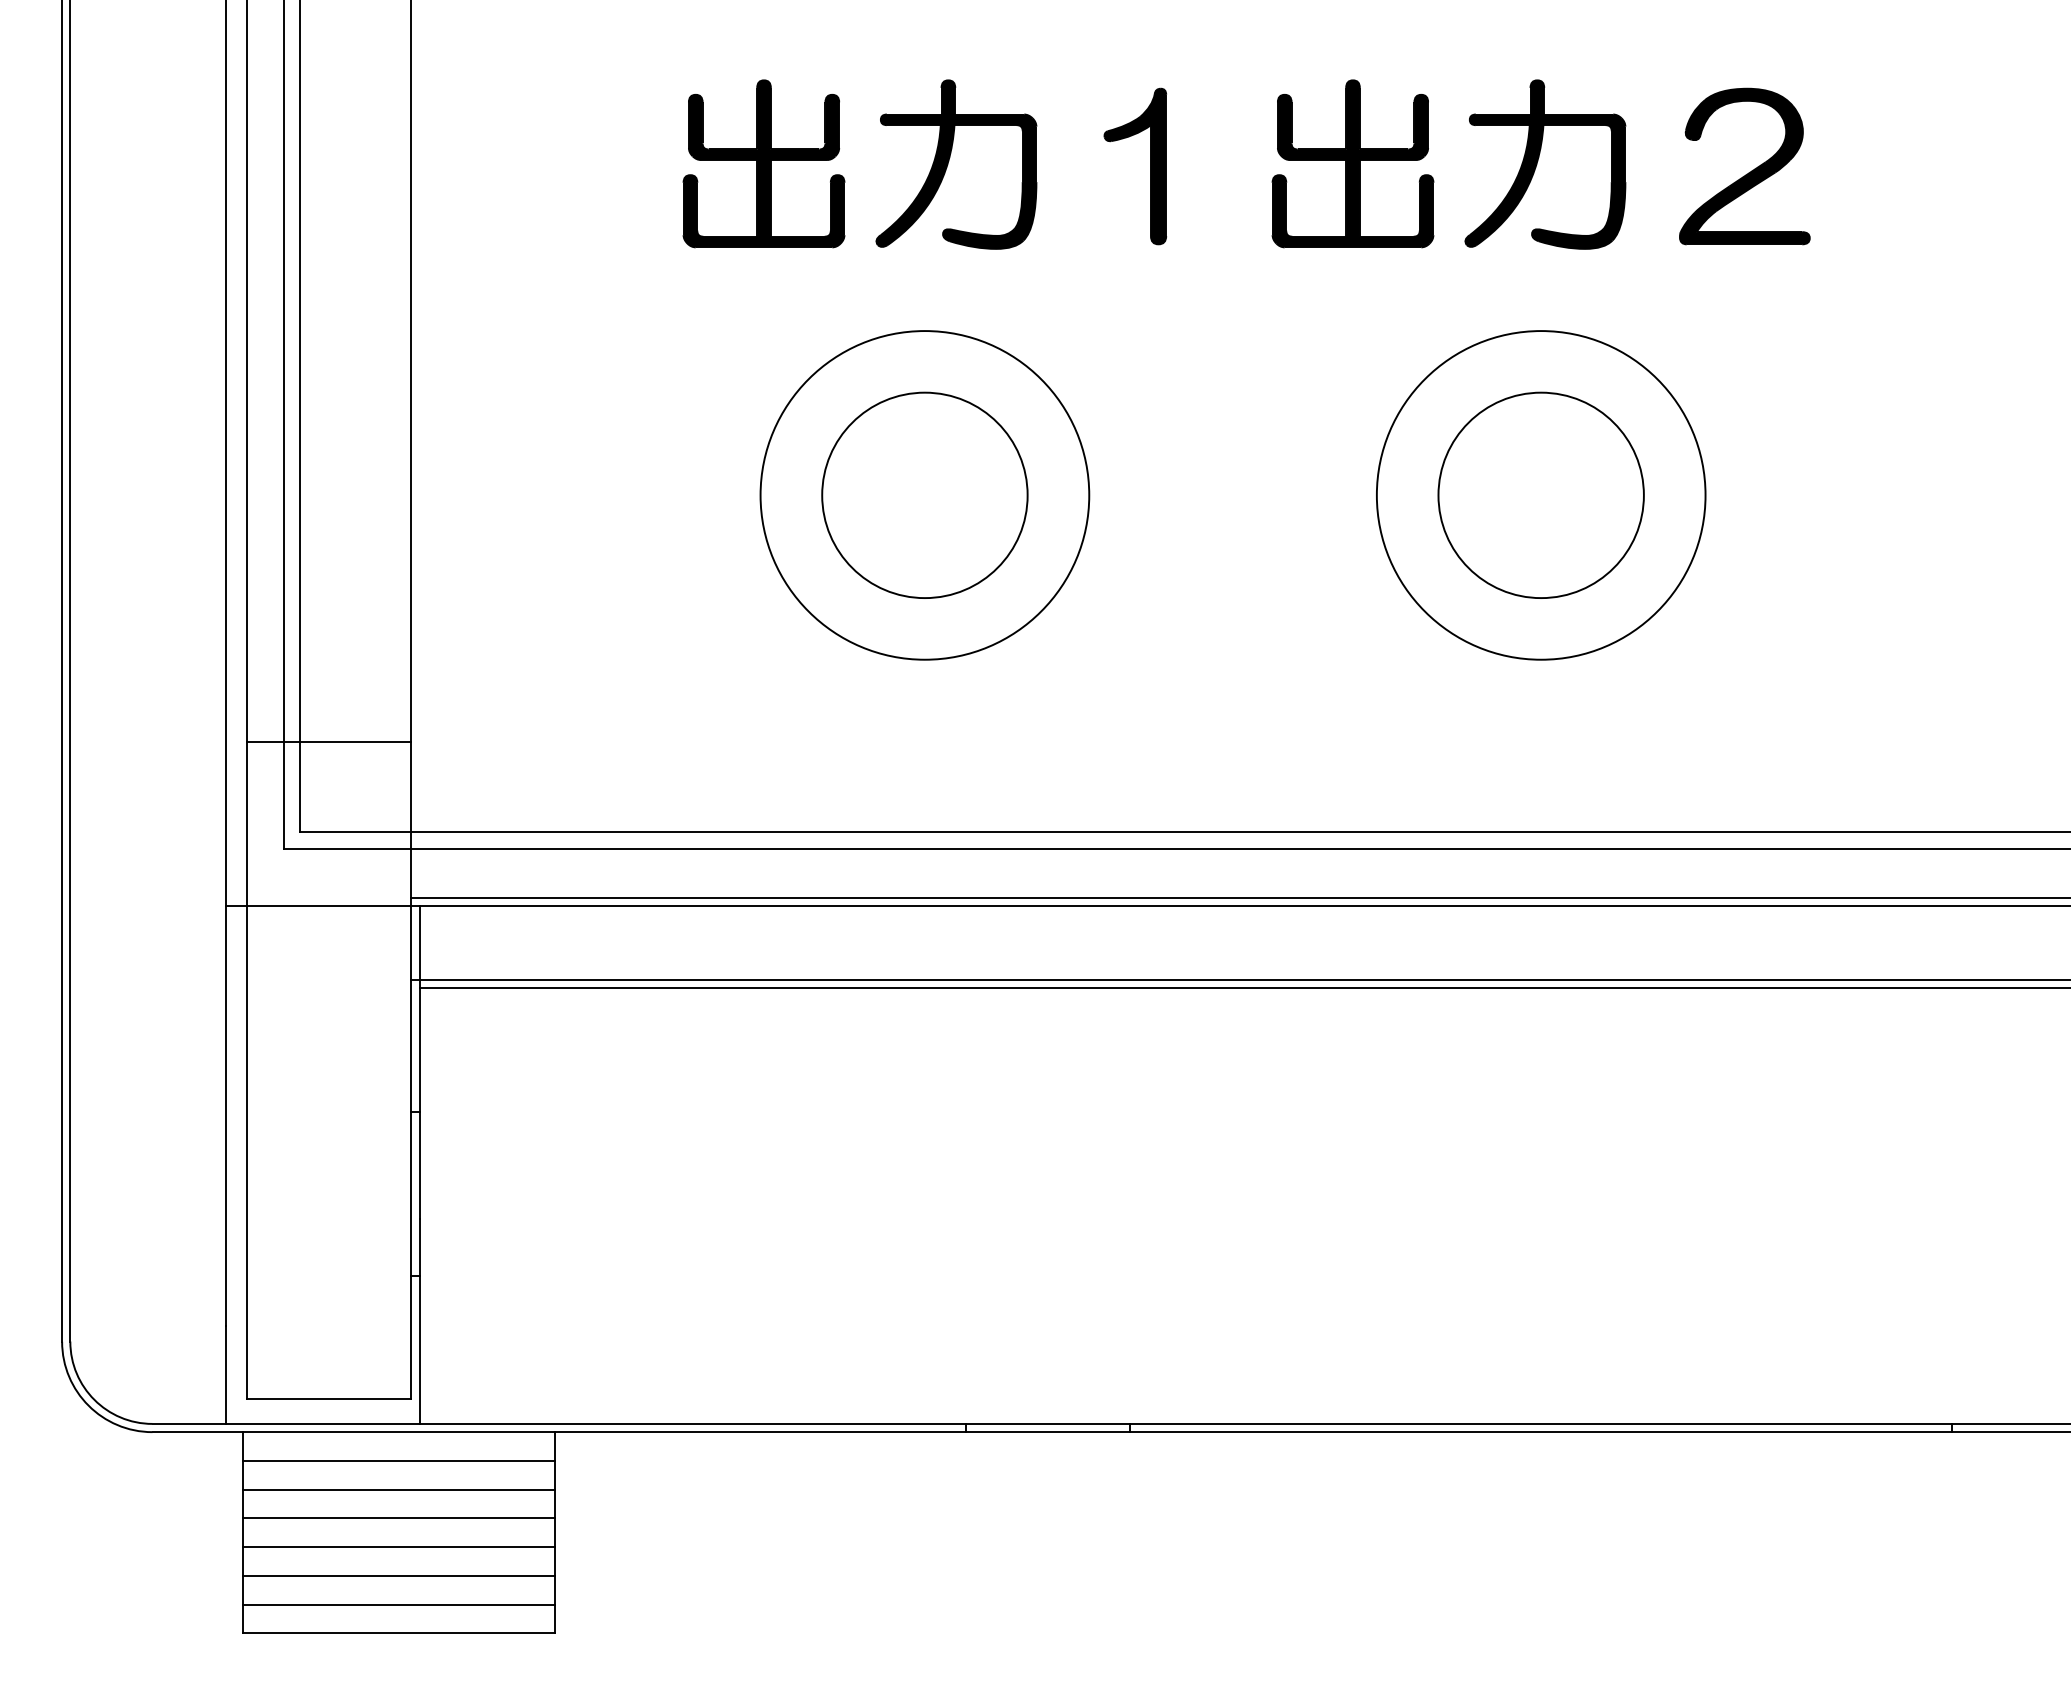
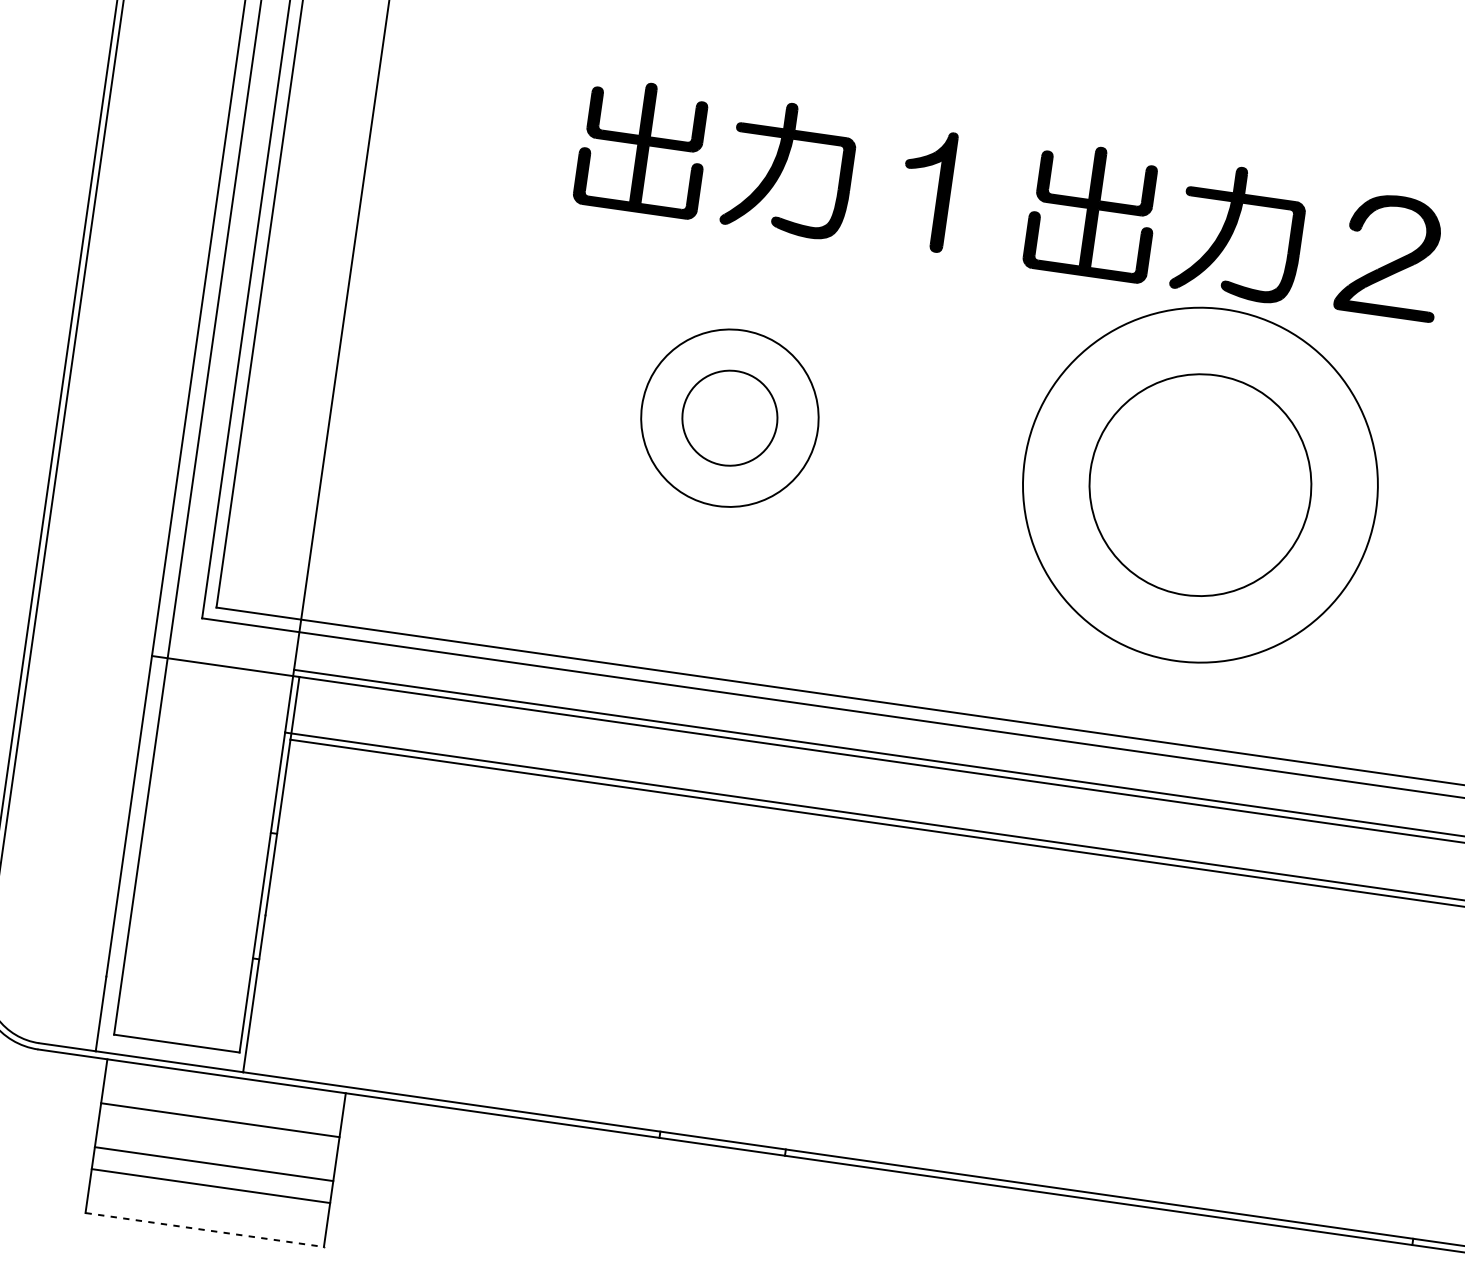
circle: (924, 495) -> (729, 418), size x0.6
circle: (924, 495) -> (729, 418), size x0.7
circle: (1540, 495) -> (1199, 485), size x1.4
circle: (1540, 495) -> (1199, 485), size x1.4
line: (329, 741) -> (248, 541), removed
line: (398, 1460) -> (223, 1097), removed
line: (398, 1518) -> (216, 1142), removed
line: (398, 1604) -> (207, 1207), removed
line: (399, 1633) -> (205, 1230), solid -> dashed

